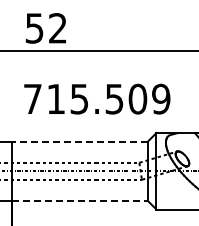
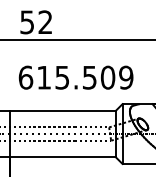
text: (32, 98) -> (25, 77), 715.509 -> 615.509
line: (79, 141) -> (62, 110), dashed -> solid
line: (80, 201) -> (63, 157), dashed -> solid

